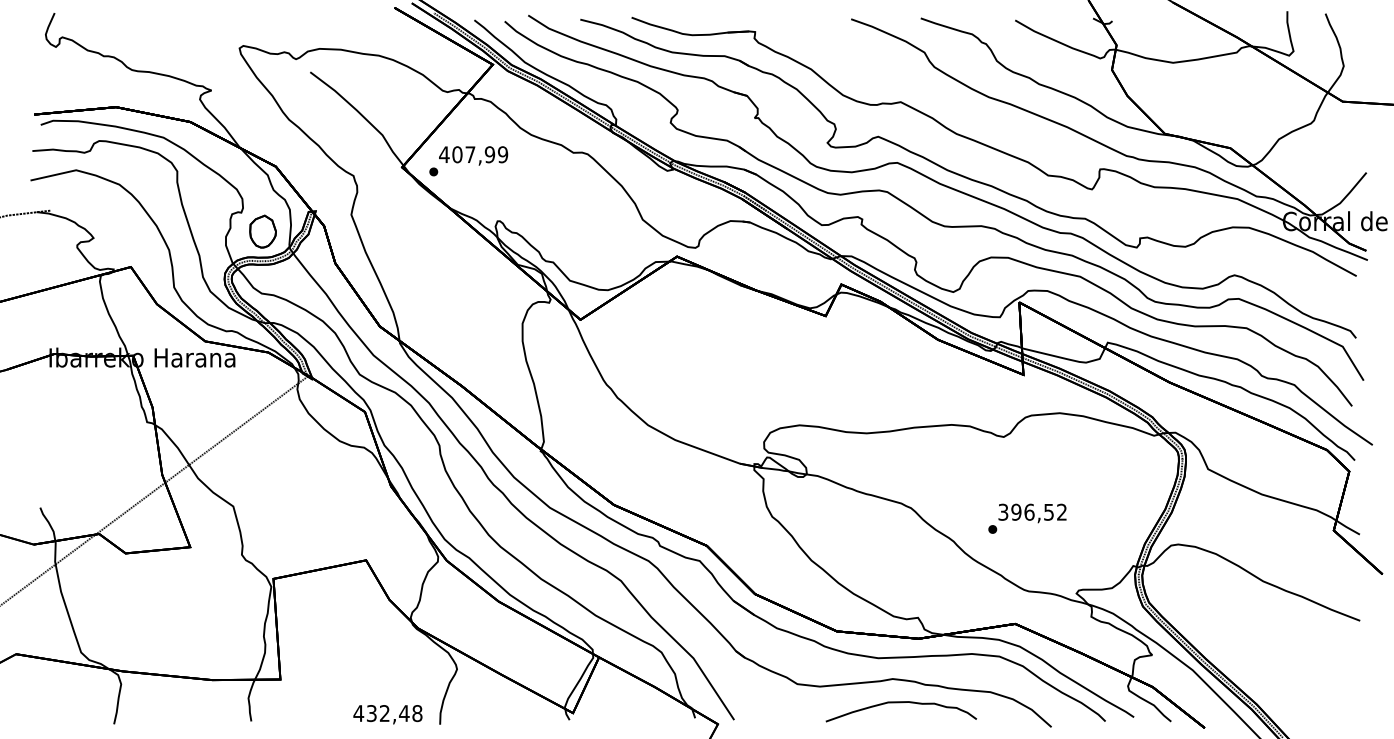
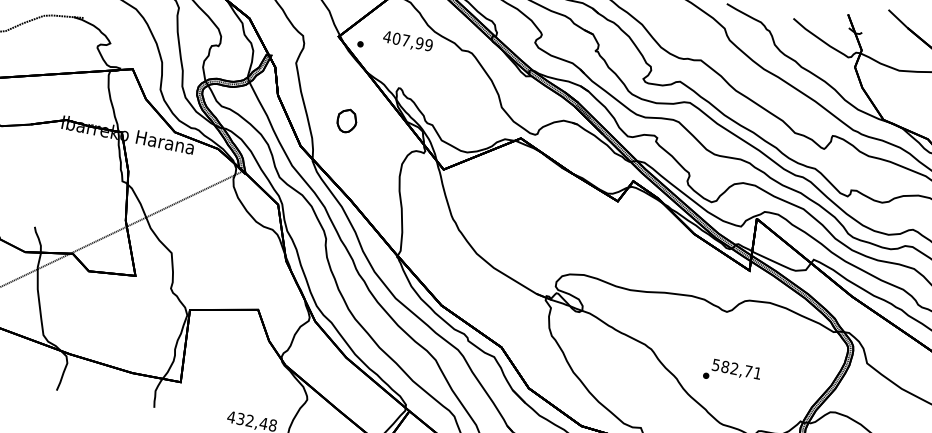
text: (473, 155) -> (407, 41), moved
part: (262, 231) -> (346, 120), moved
text: (1032, 511) -> (736, 368), 396,52 -> 582,71

